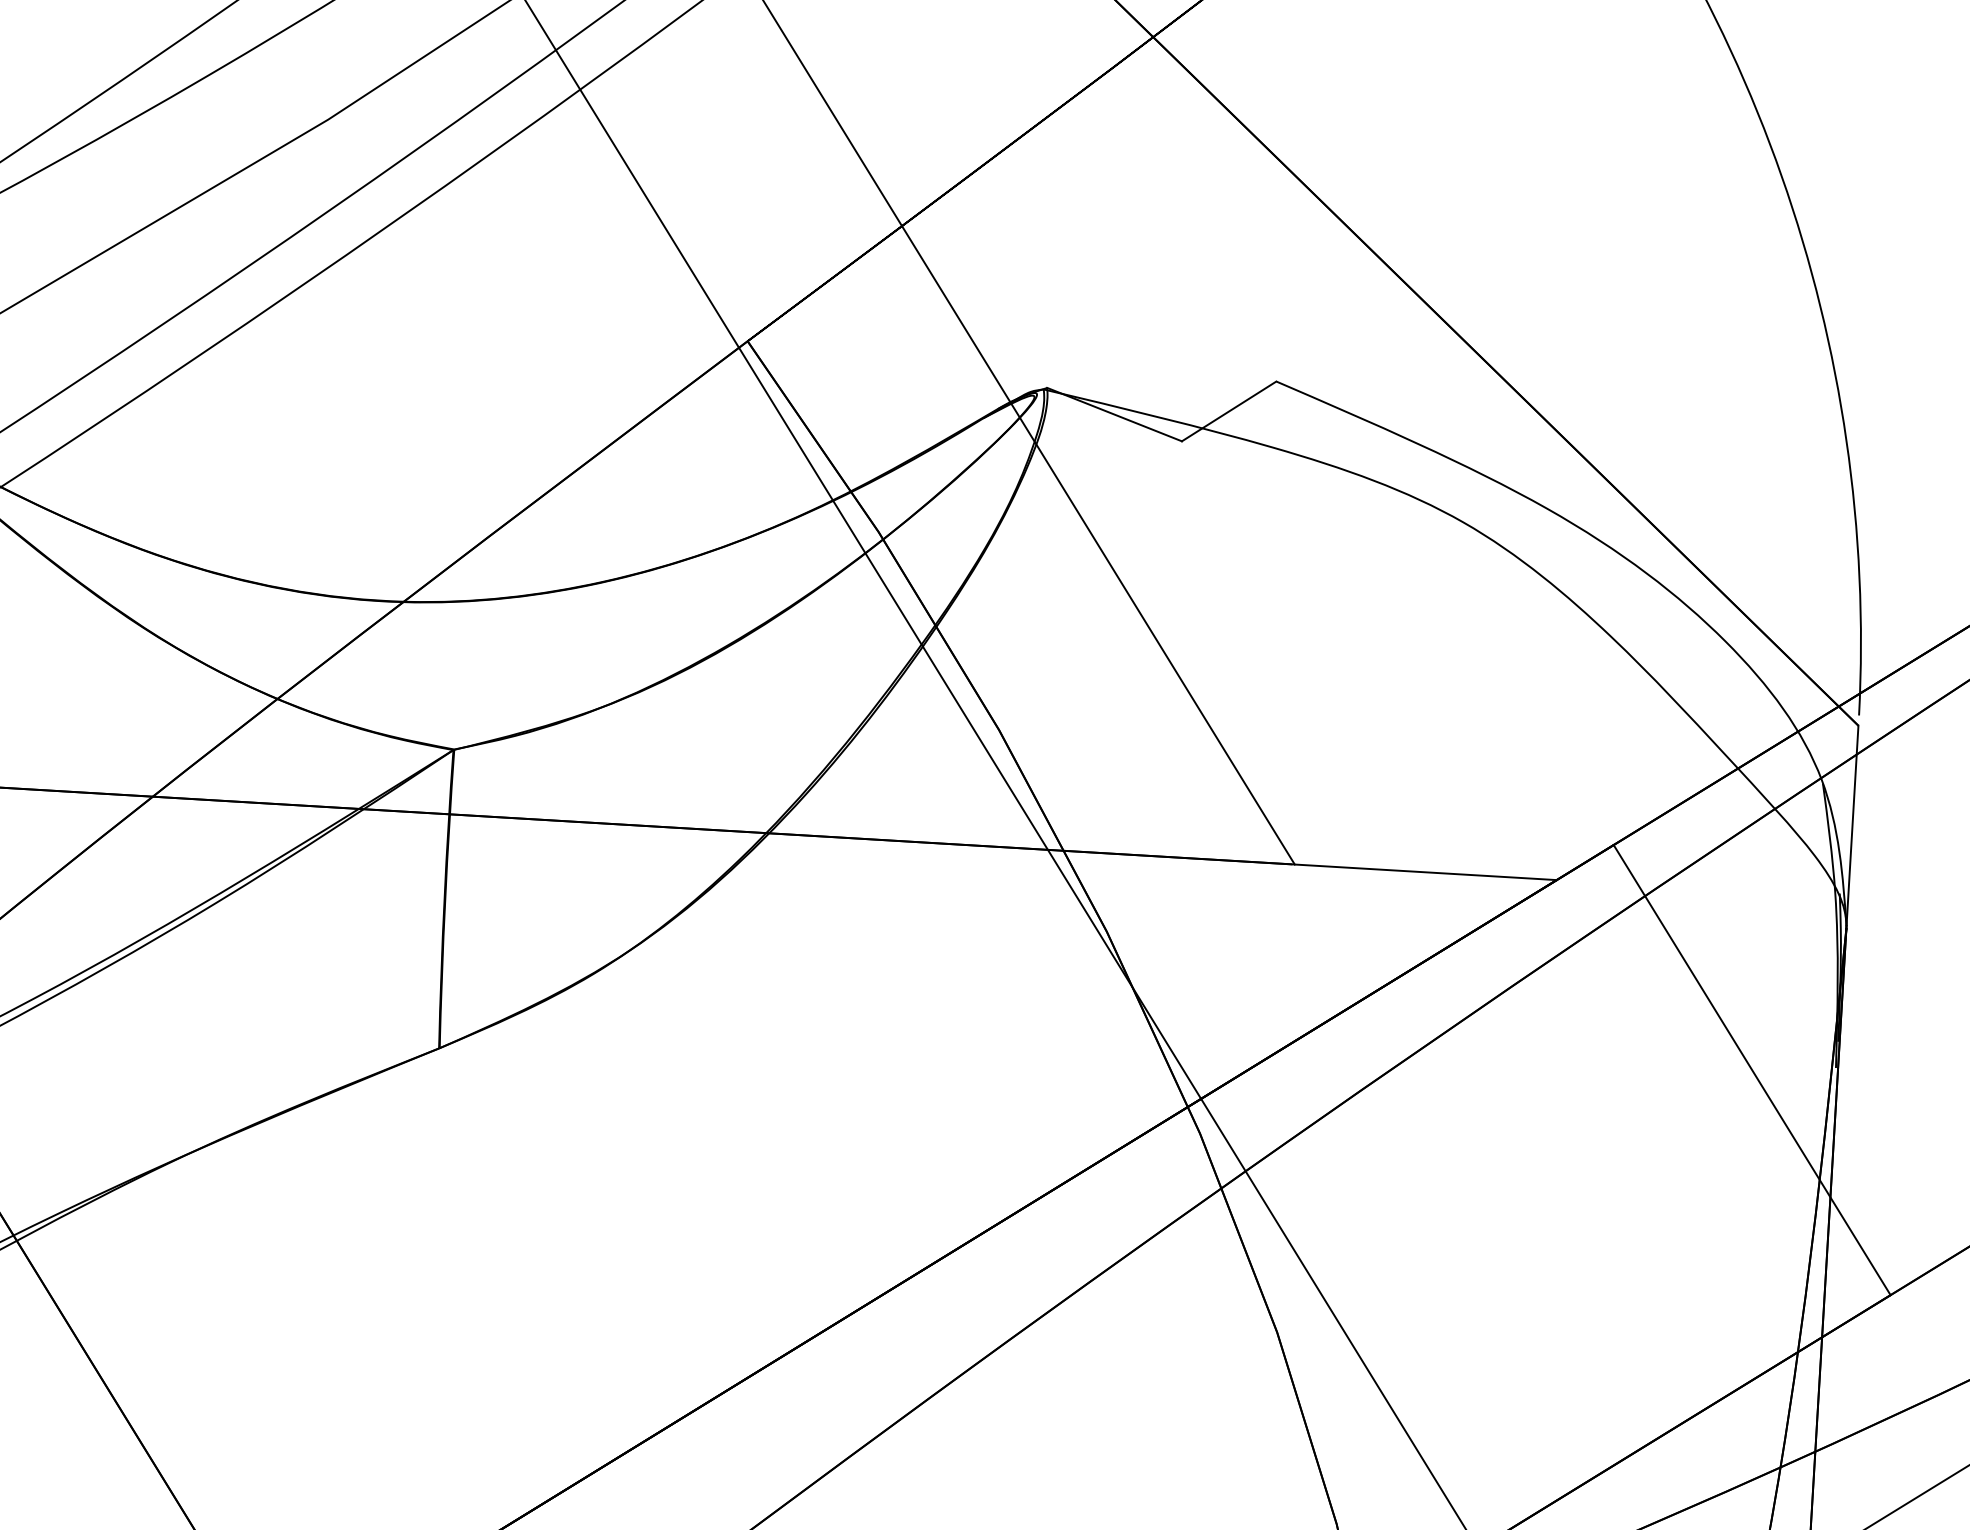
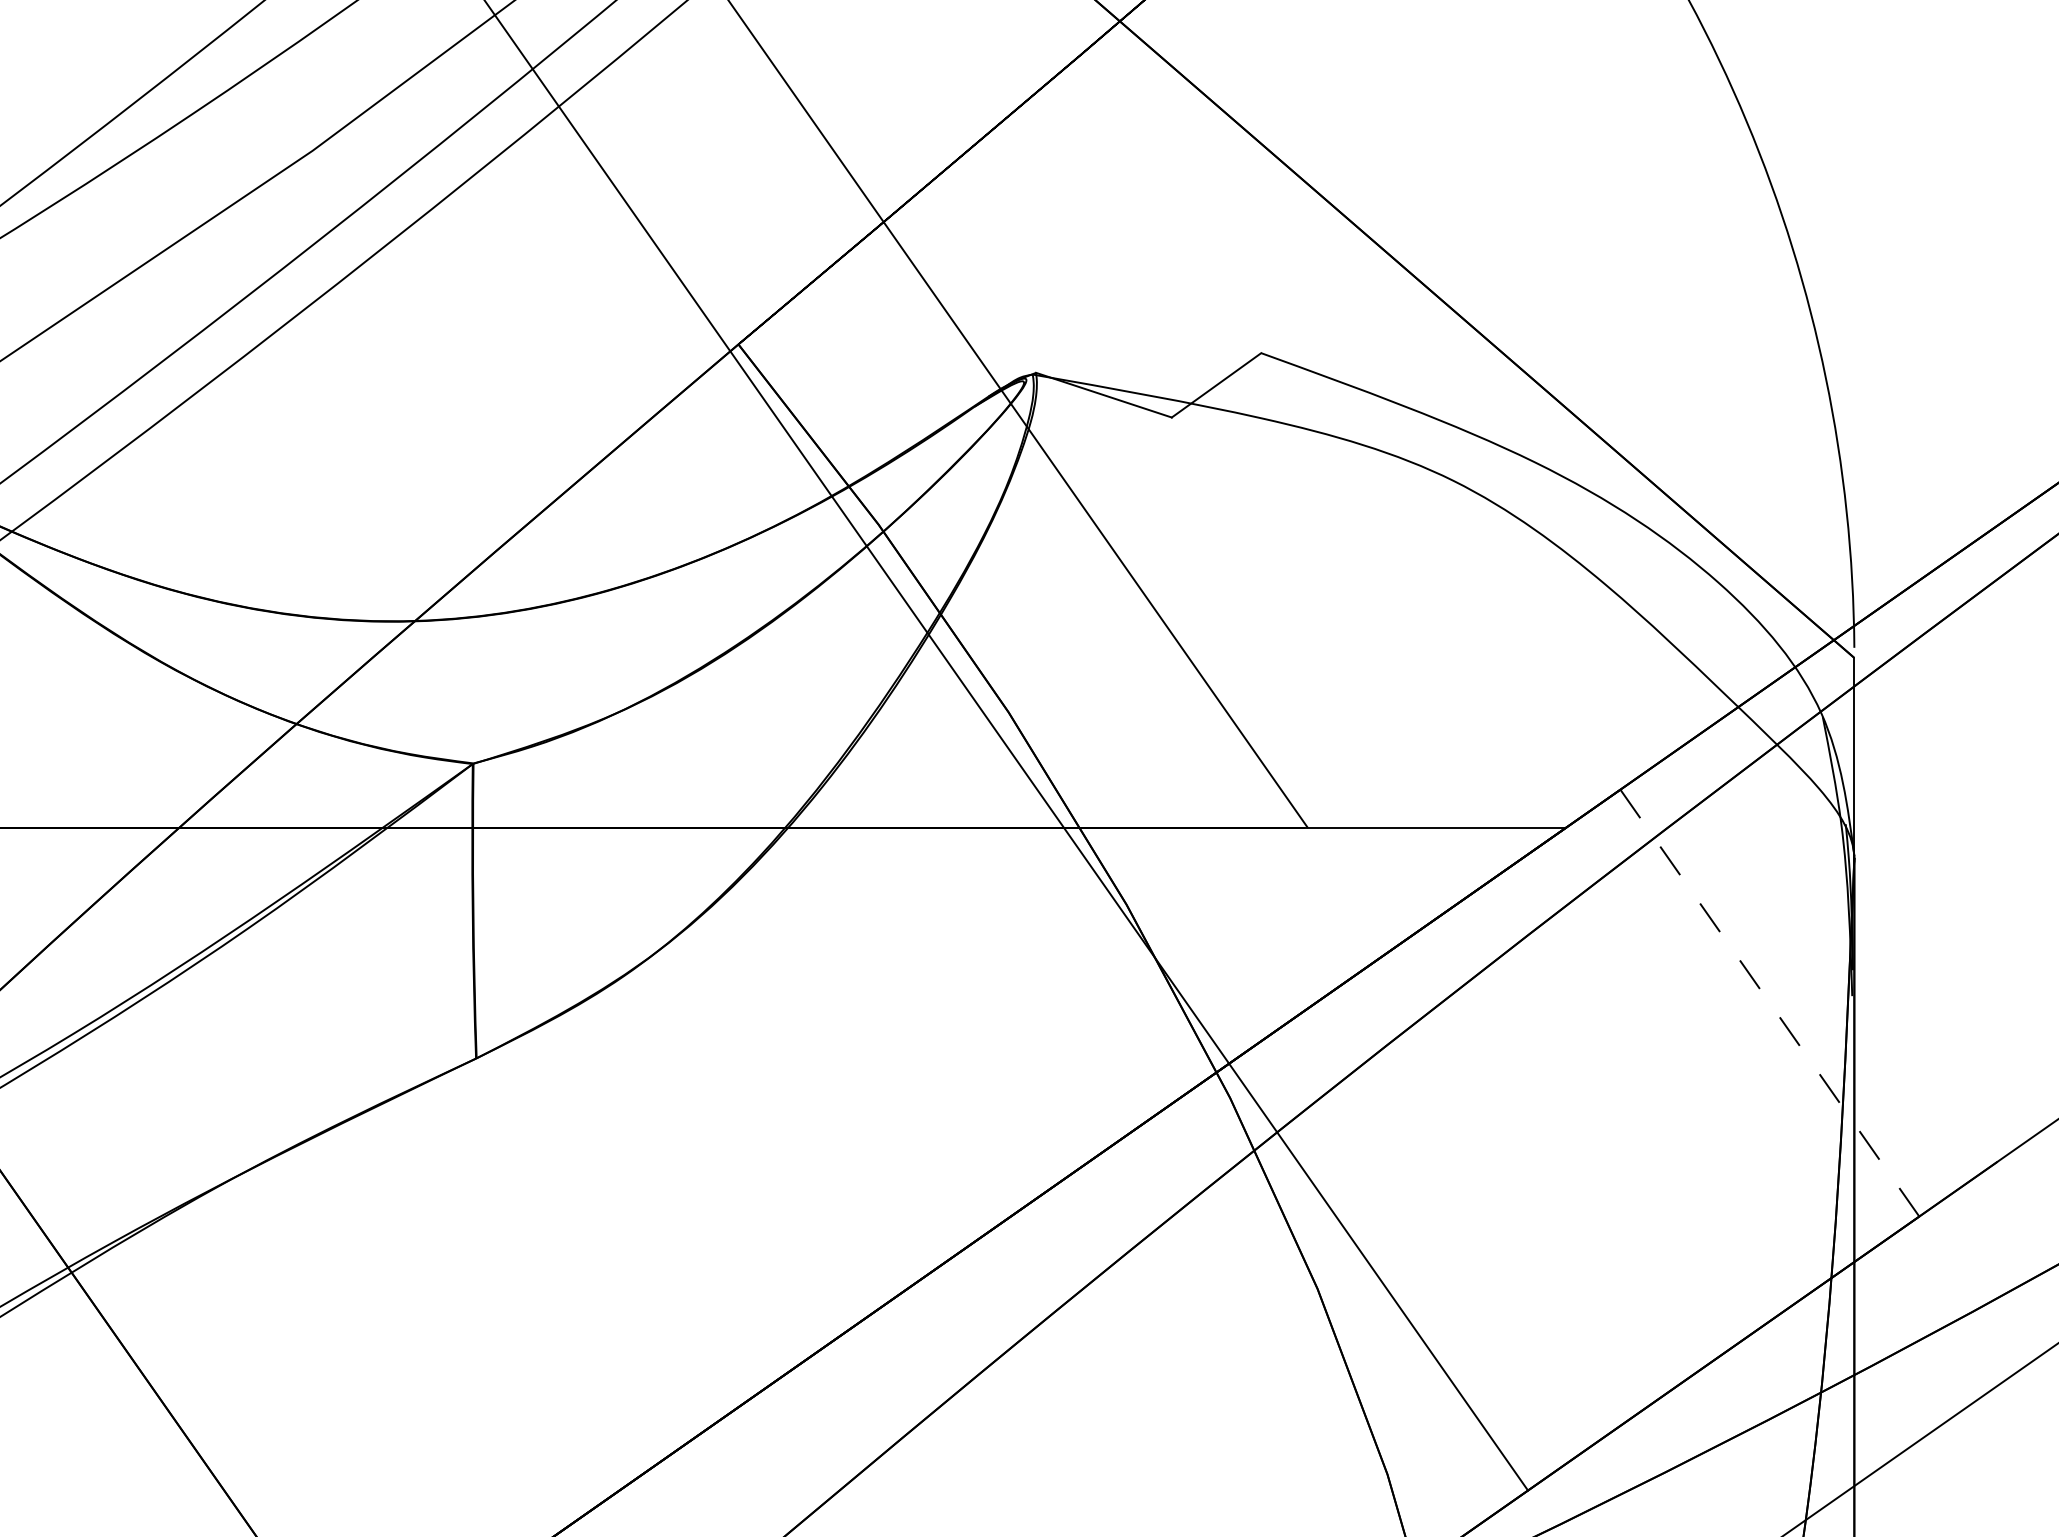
line: (1751, 1070) -> (1769, 1003), solid -> dashed

